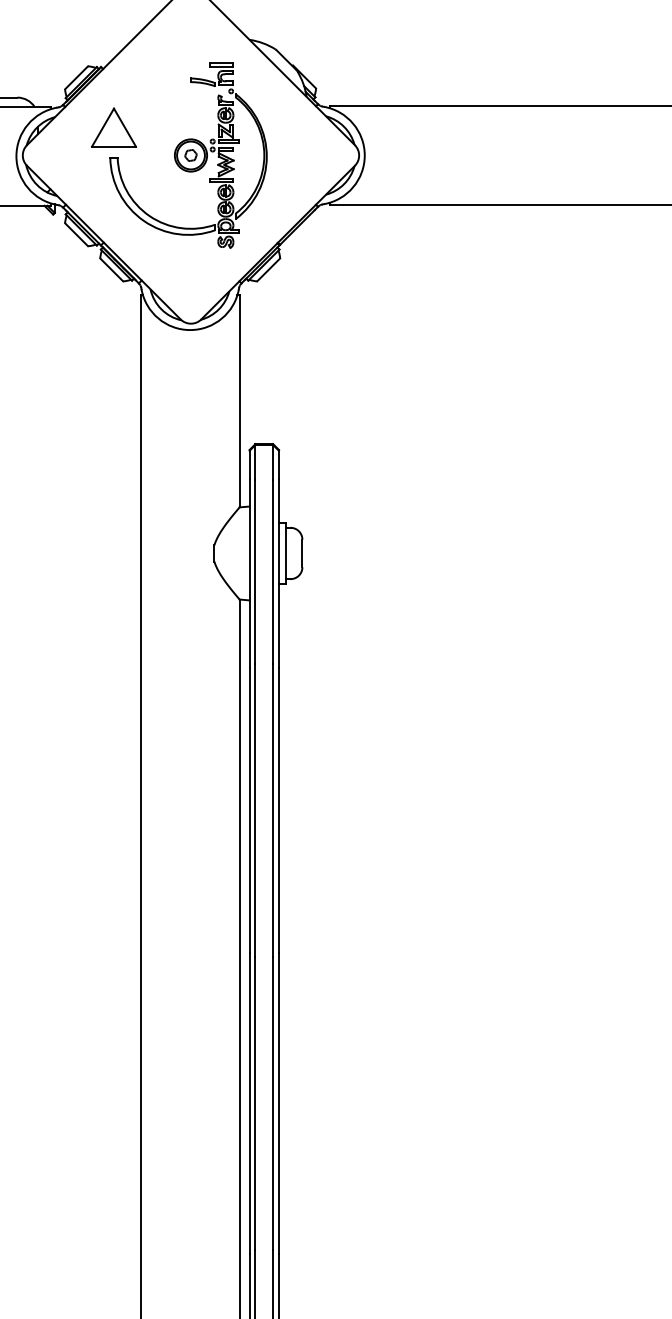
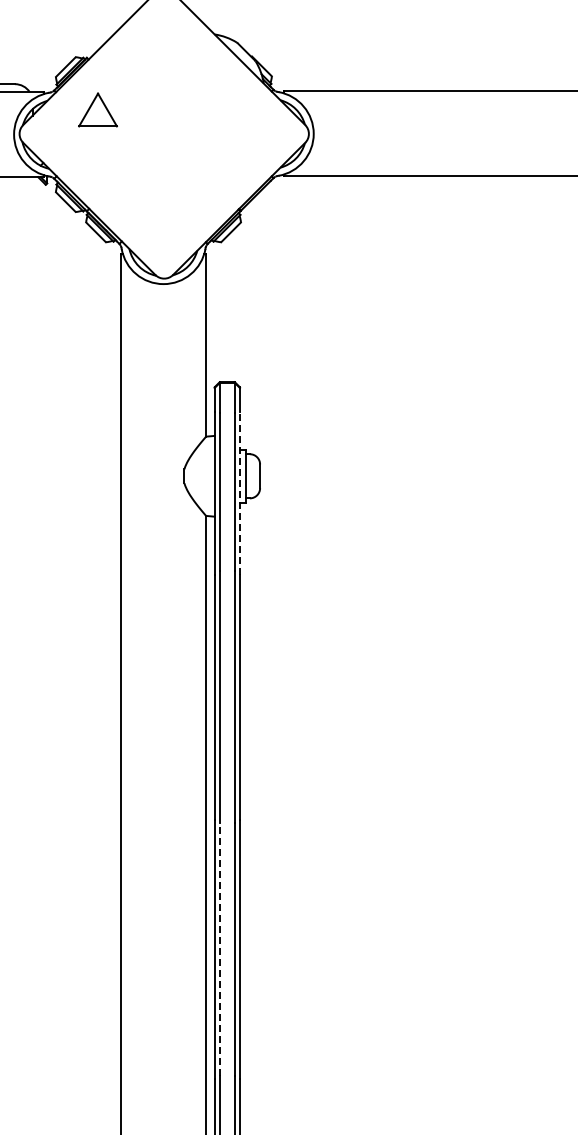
part: (188, 156) -> (162, 134), removed
line: (278, 572) -> (239, 492), solid -> dashed
line: (255, 1103) -> (219, 949), solid -> dashed

